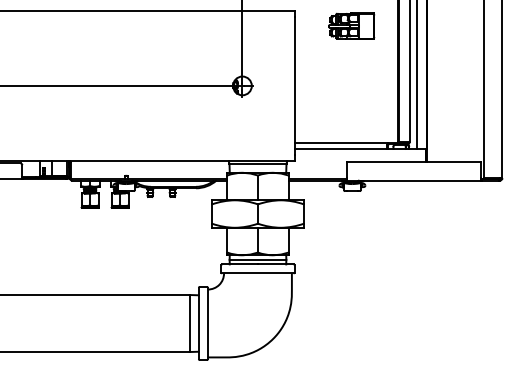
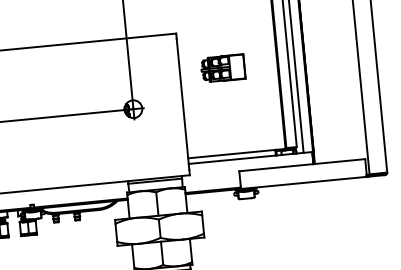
part: (351, 25) -> (222, 67), moved

